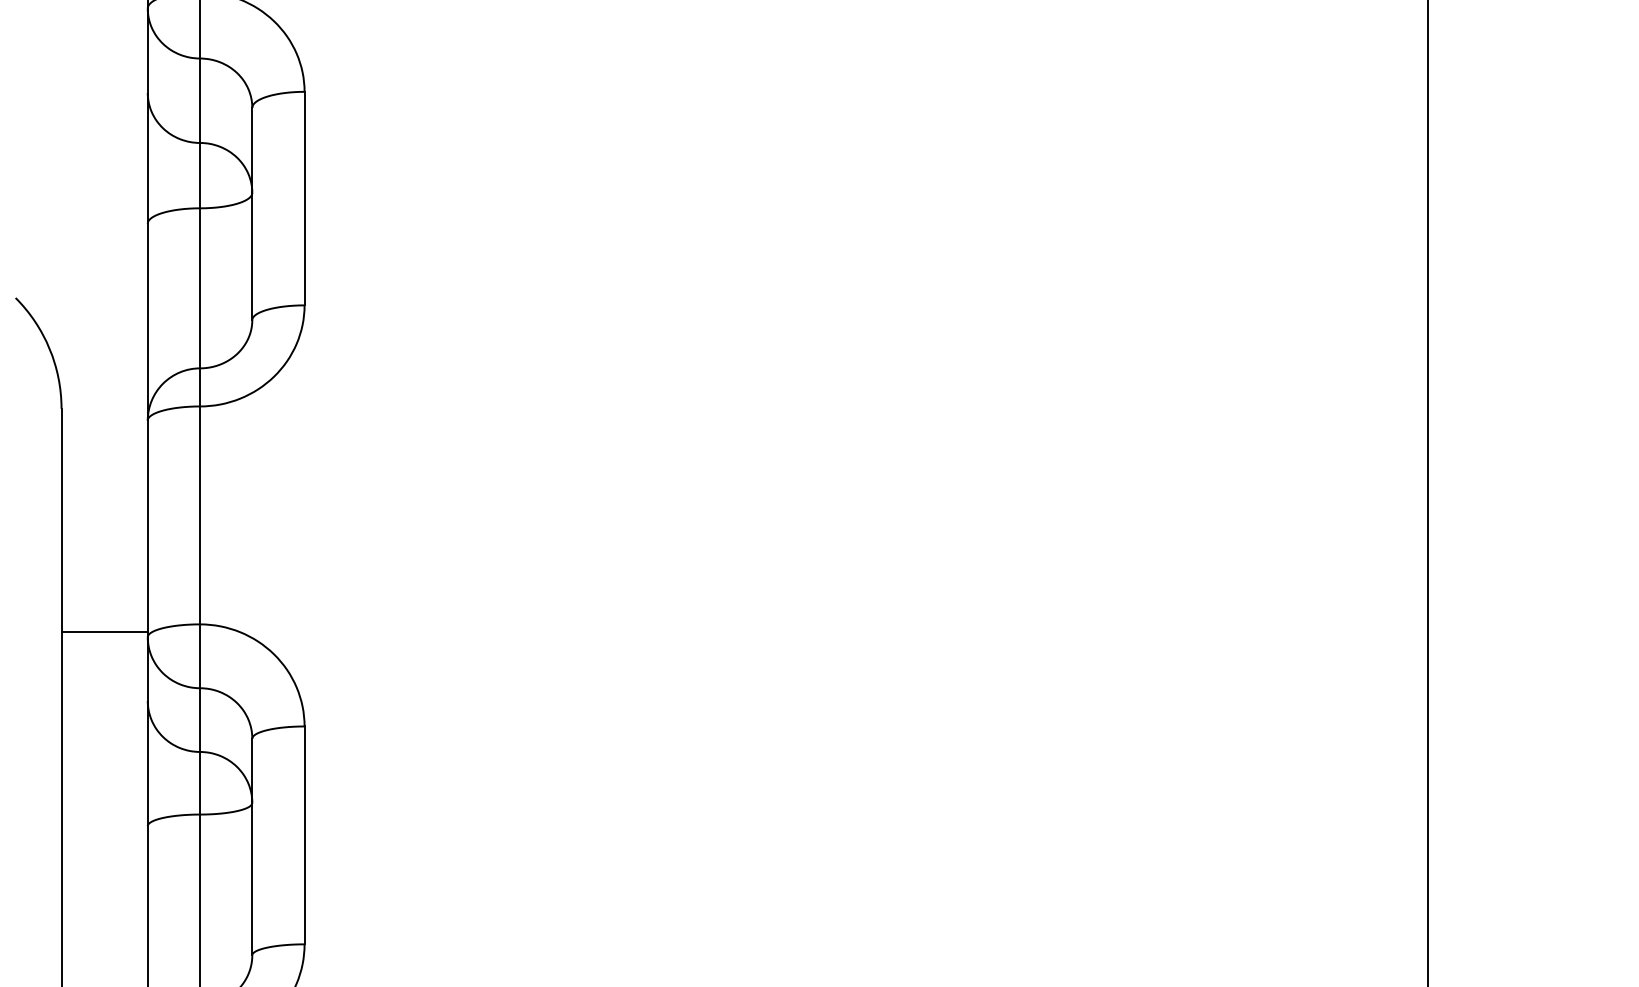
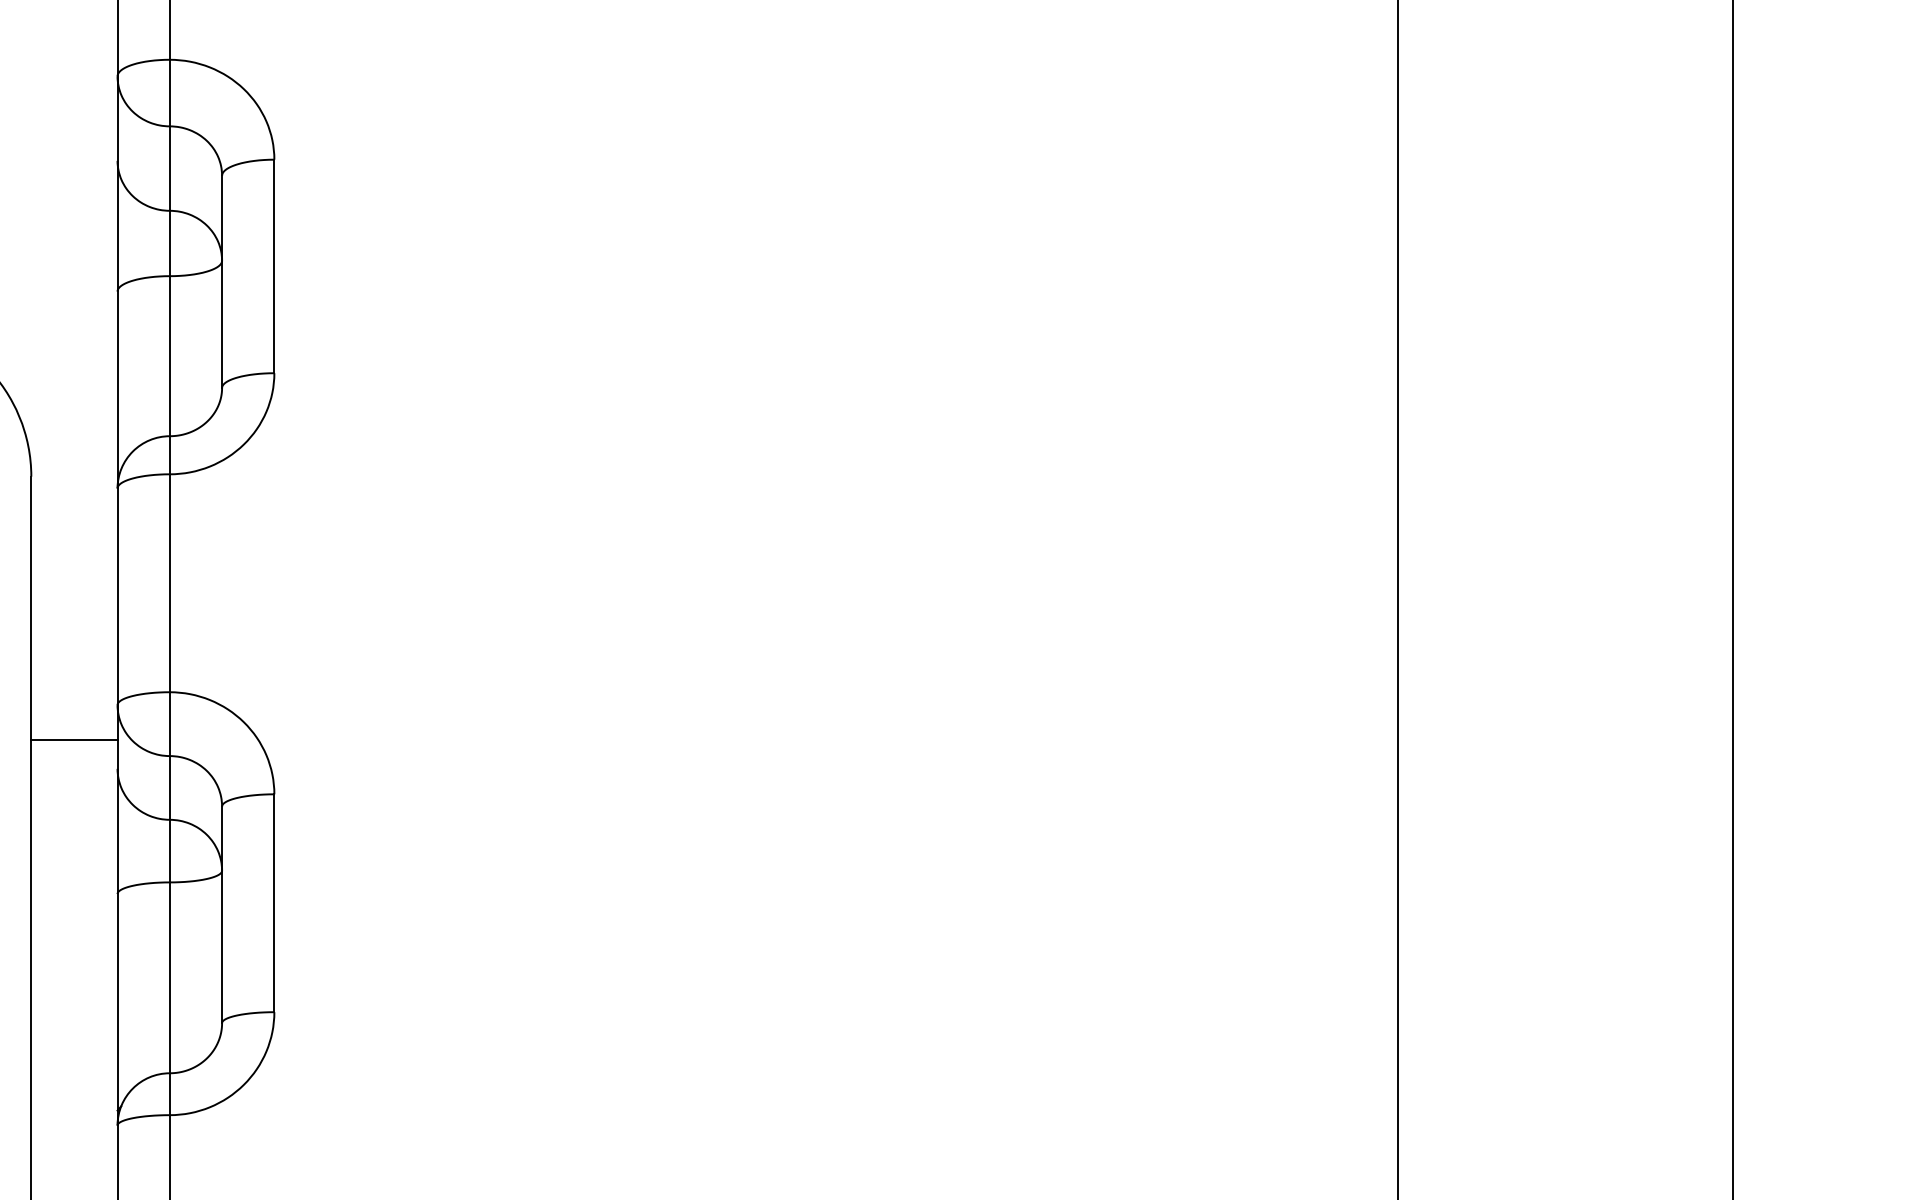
line: (104, 631) -> (74, 739), moved

